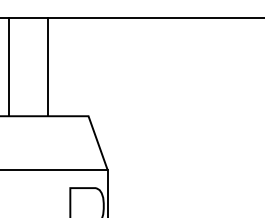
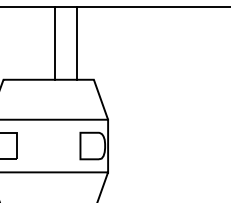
line: (9, 67) -> (55, 43), moved
line: (47, 67) -> (76, 43), moved

